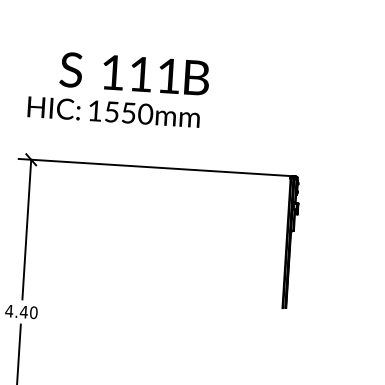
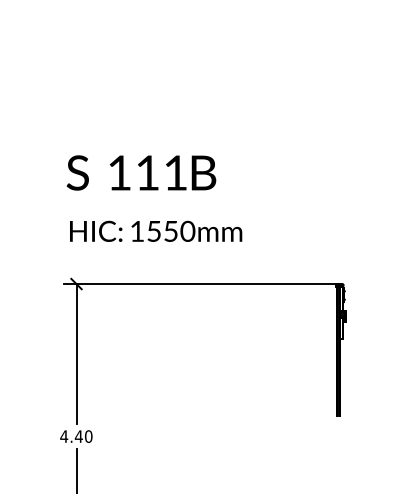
text: (134, 73) -> (141, 172), moved

